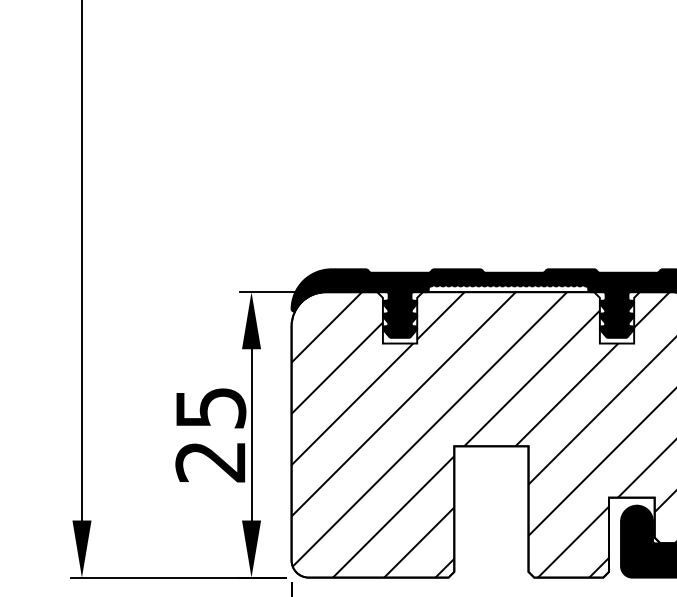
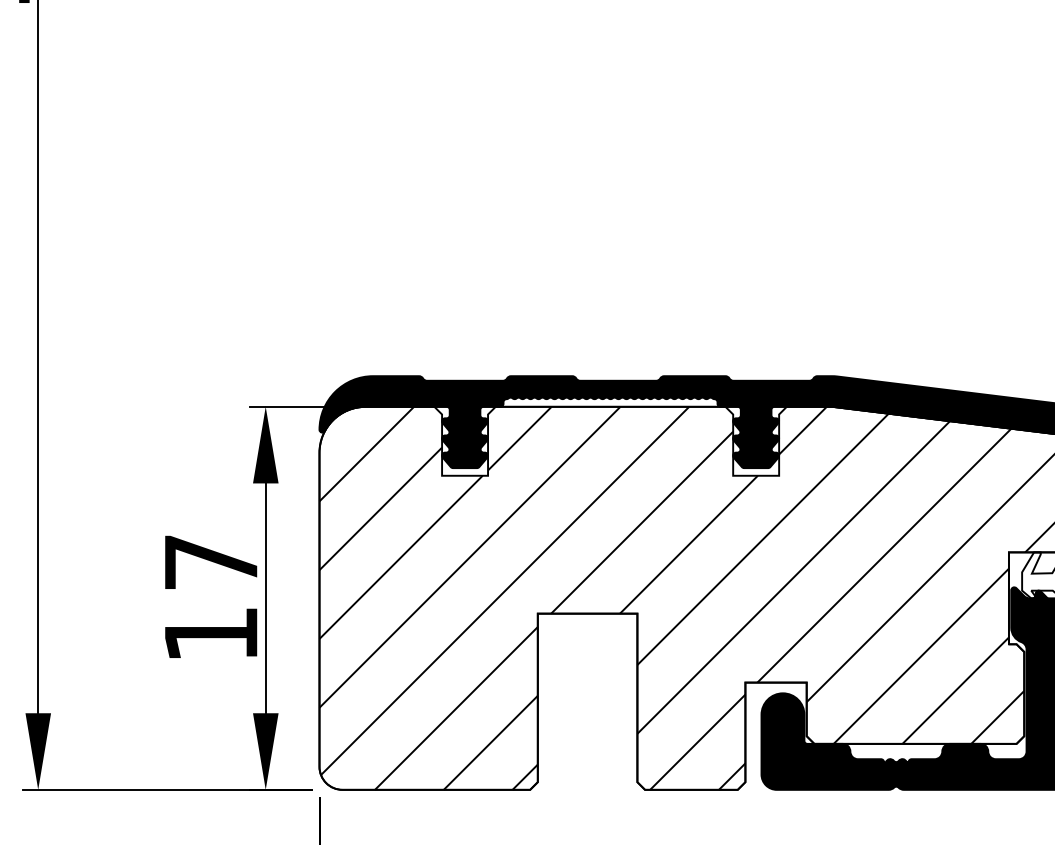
text: (210, 435) -> (210, 598), 25 -> 17

